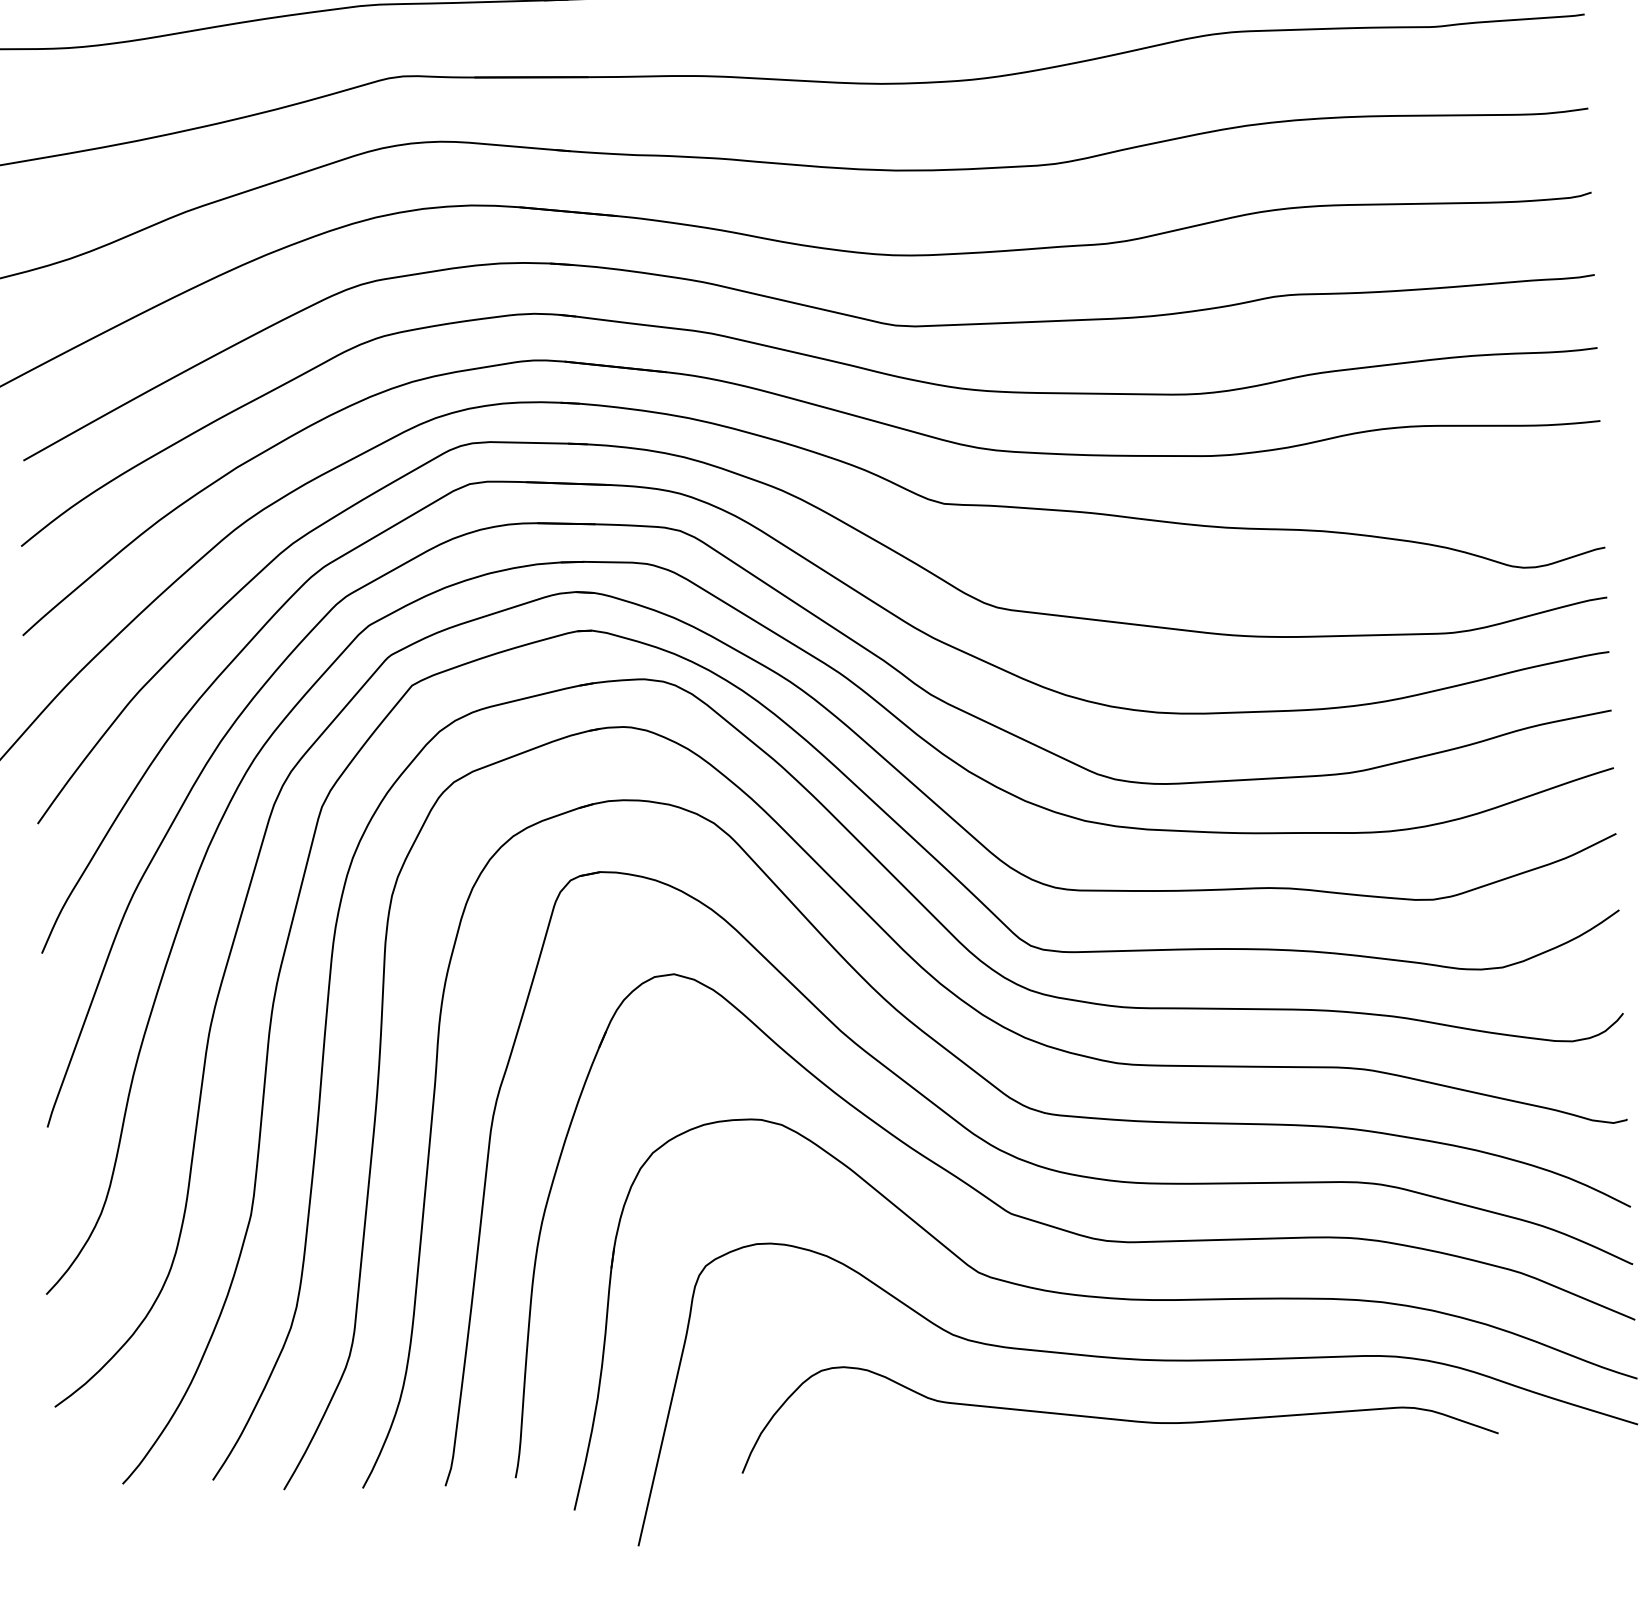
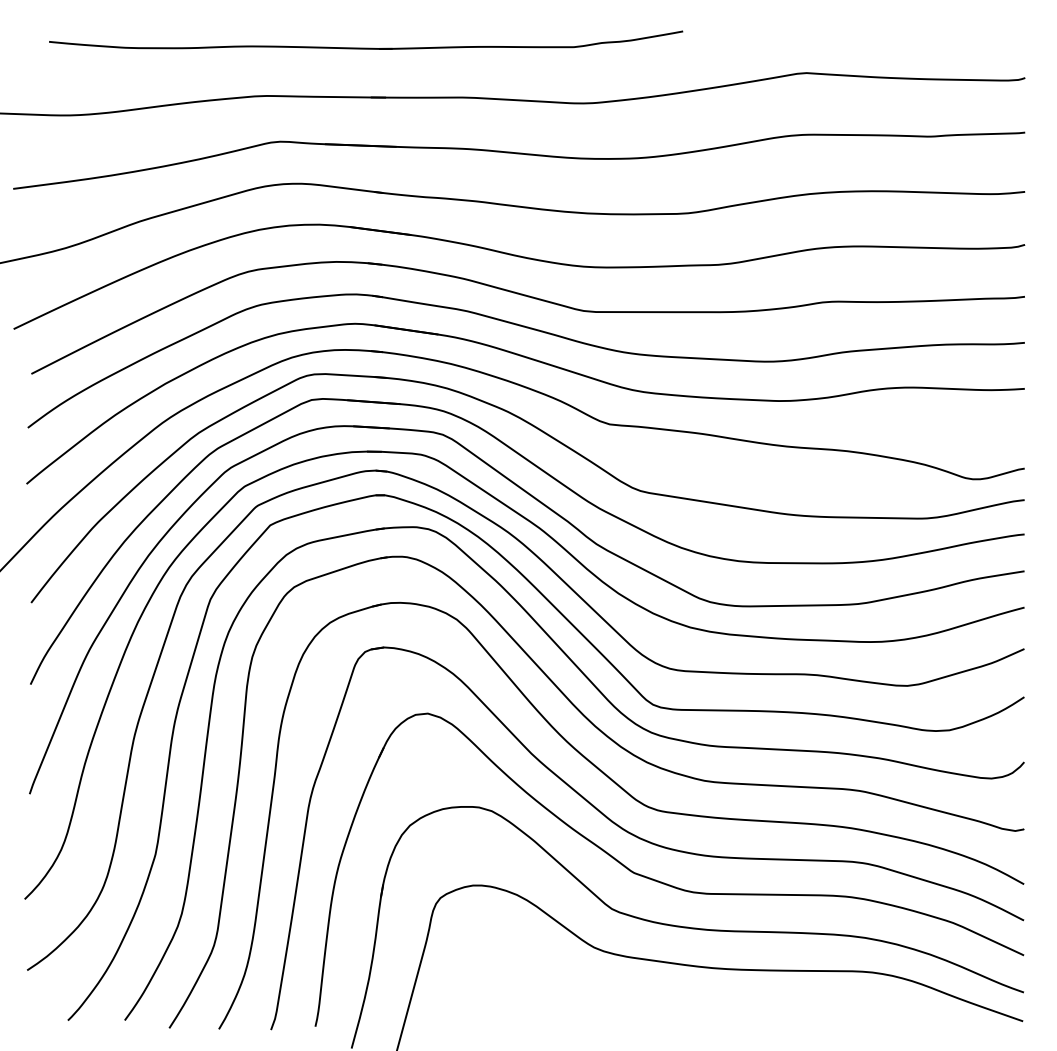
curve: (1113, 1417) -> (693, 1003), removed

